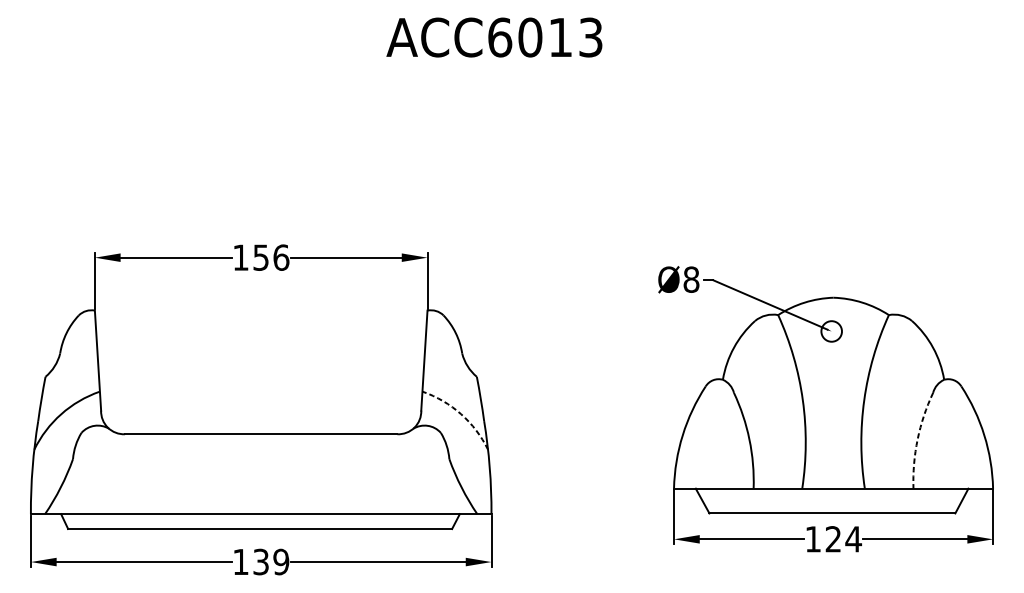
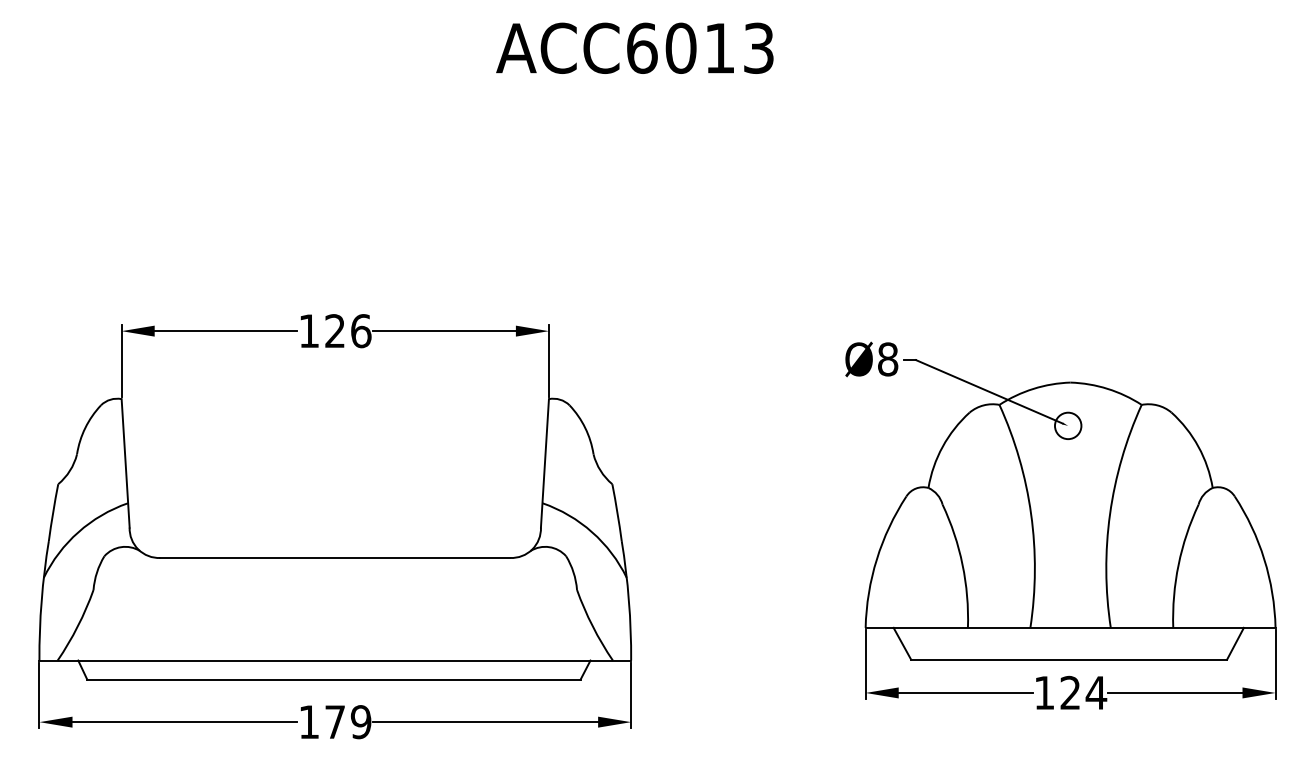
text: (260, 257) -> (334, 331), 156 -> 126
arc: (461, 414) -> (592, 532), dashed -> solid
arc: (917, 439) -> (1178, 564), dashed -> solid
text: (260, 562) -> (334, 722), 139 -> 179

